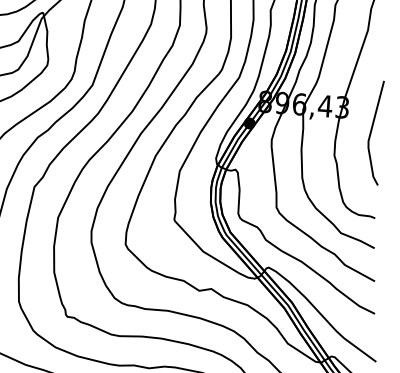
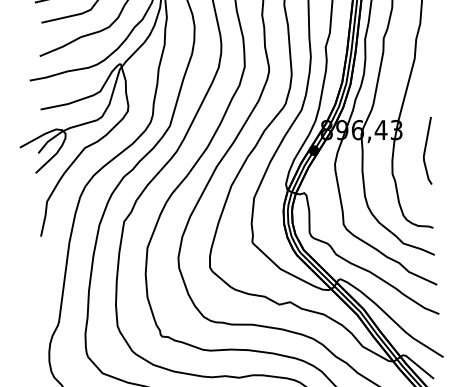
part: (374, 132) -> (427, 150), size x0.71

